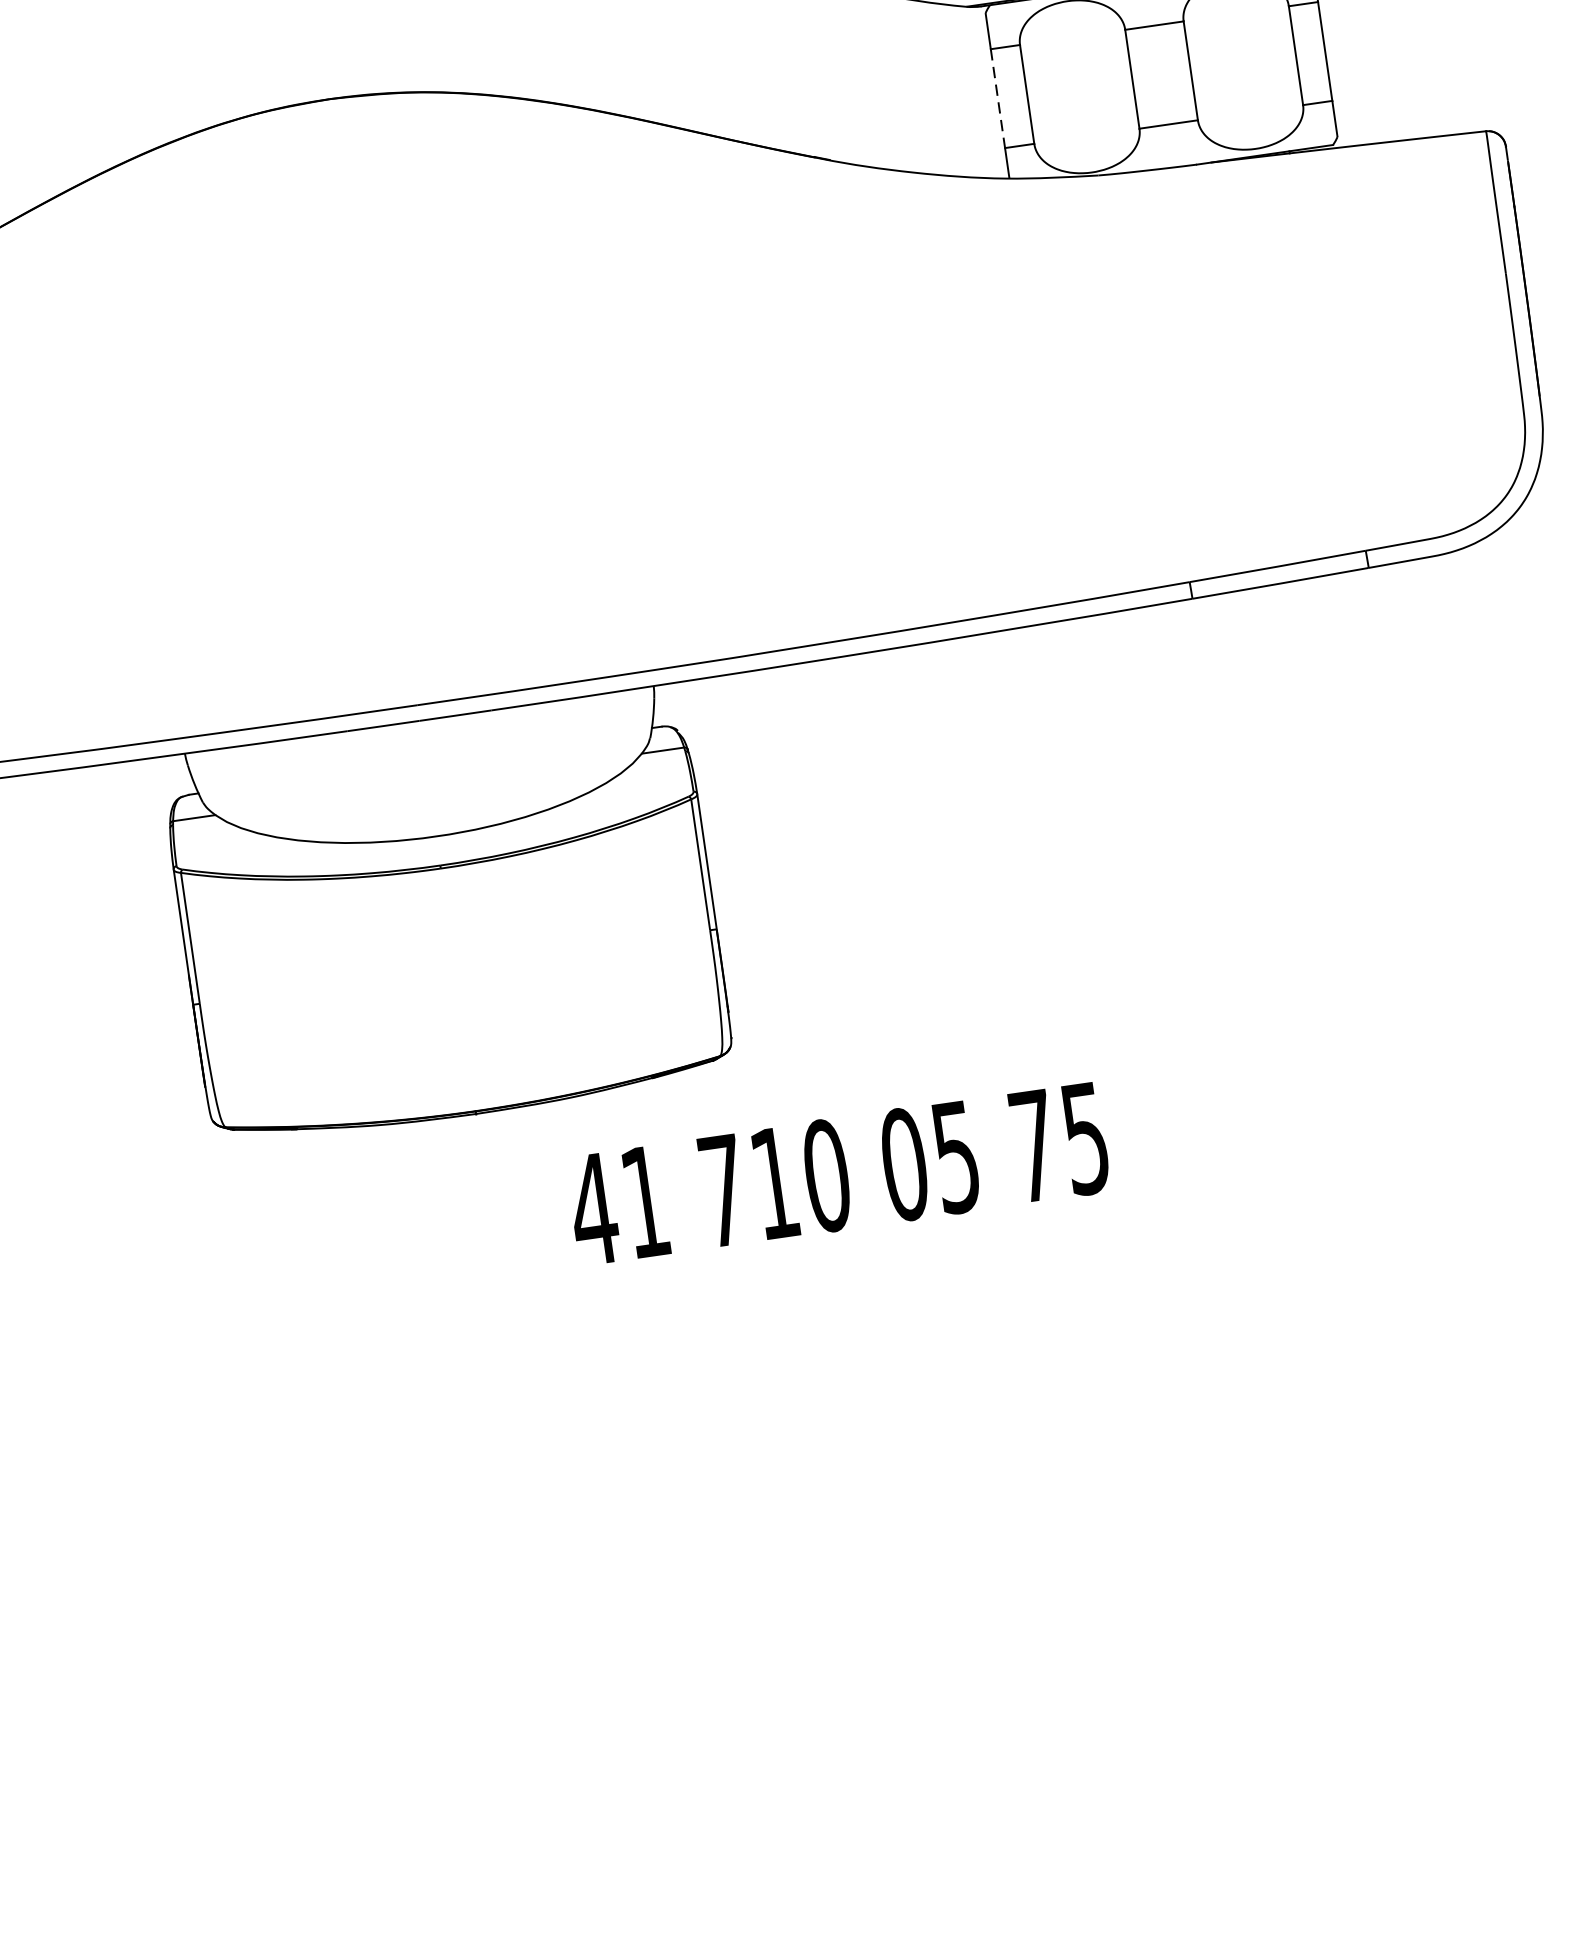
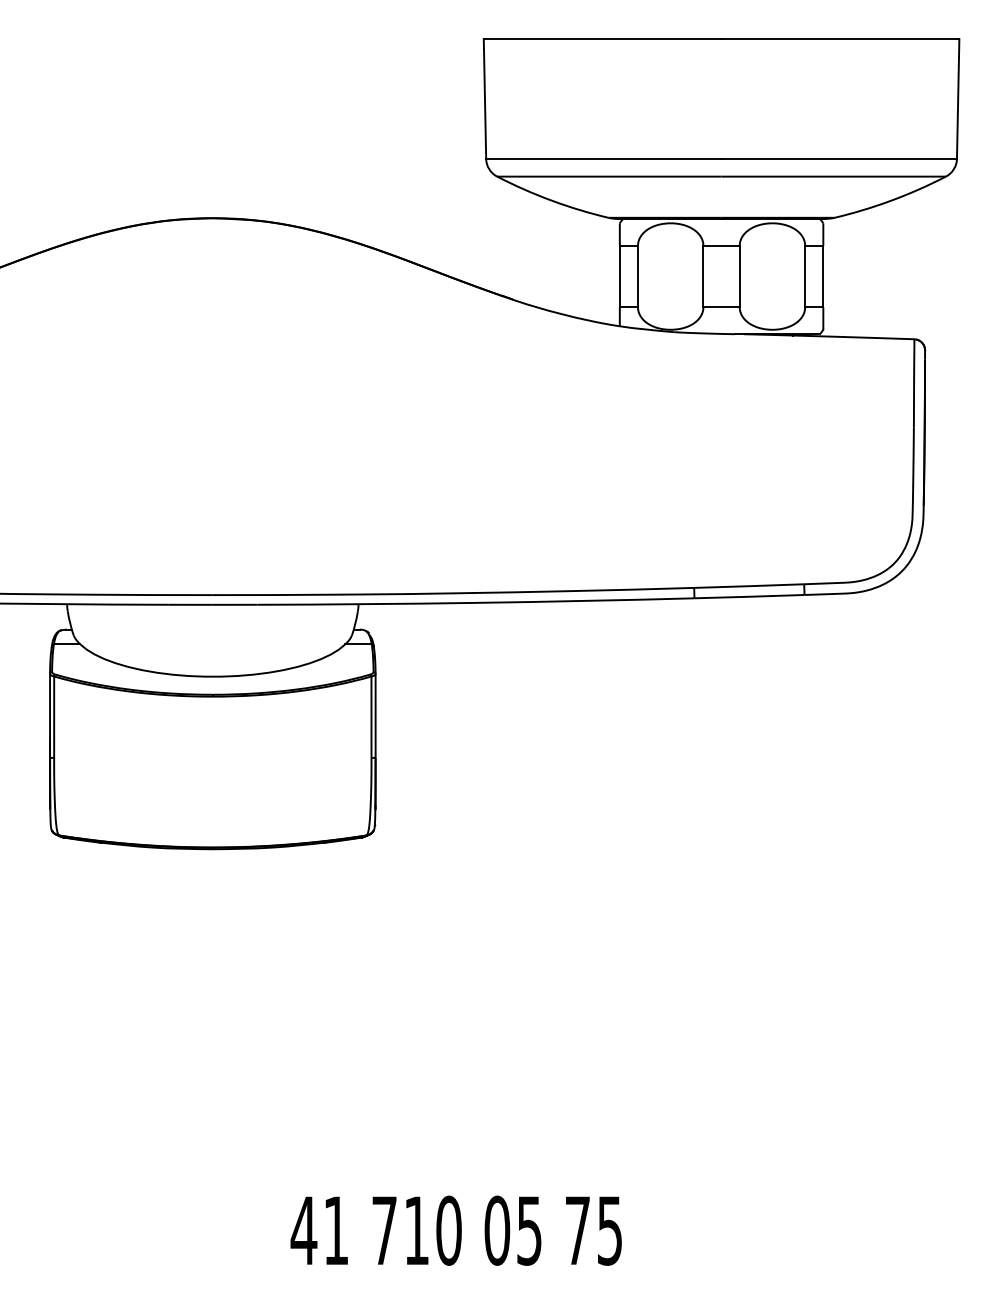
line: (997, 98) -> (619, 276), dashed -> solid
text: (837, 1173) -> (455, 1230), moved

